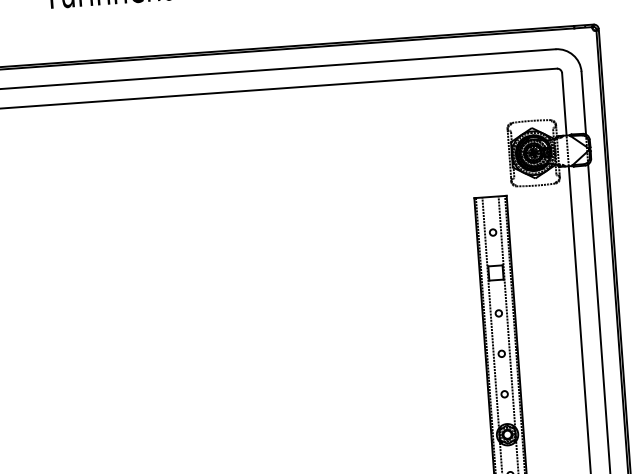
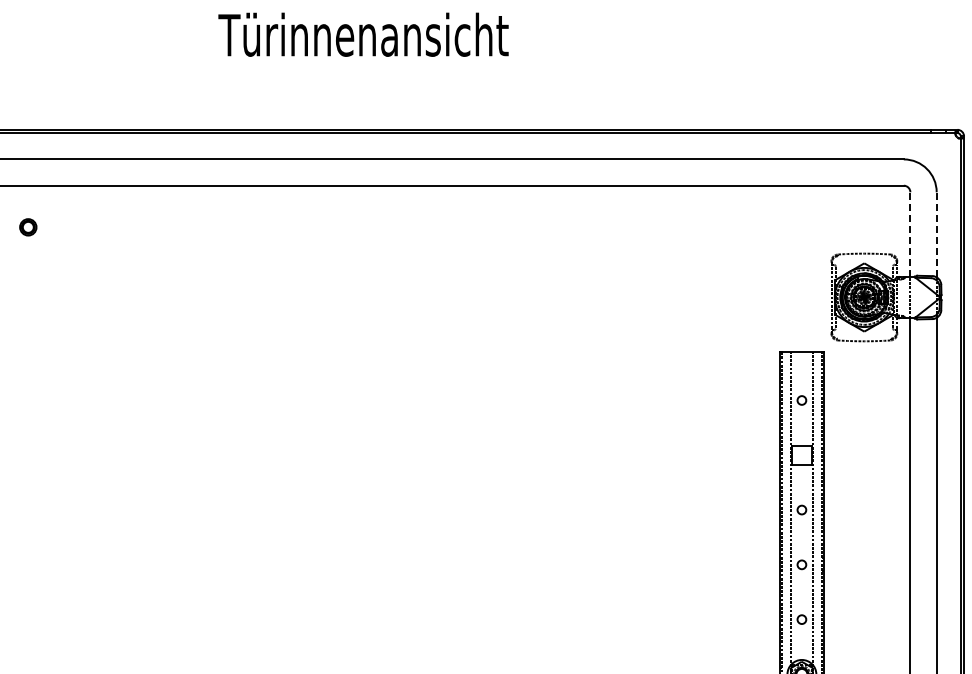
line: (583, 102) -> (936, 234), solid -> dashed
line: (564, 104) -> (910, 234), solid -> dashed

